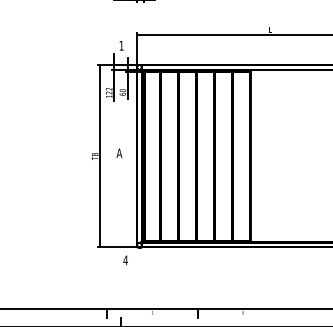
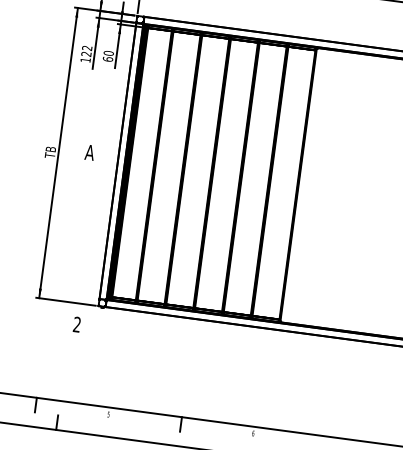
text: (125, 260) -> (76, 324), 4 -> 2

